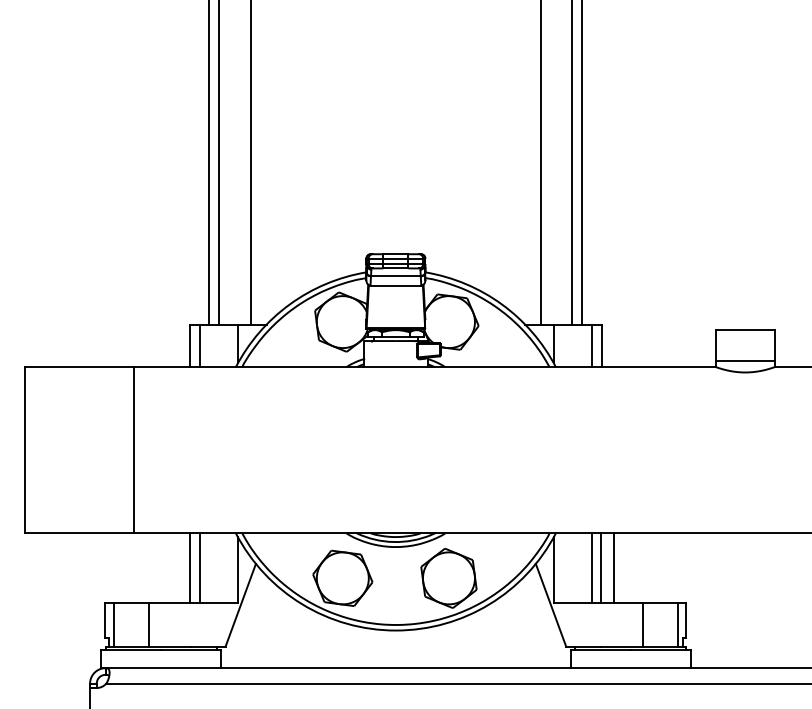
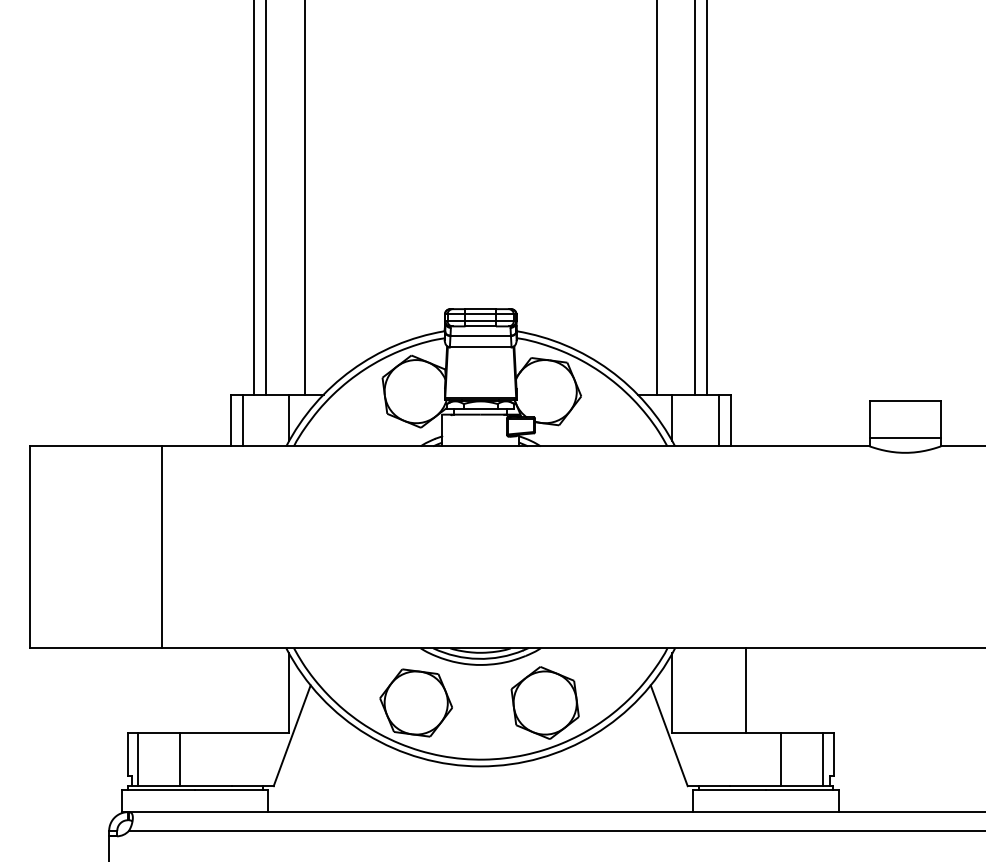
line: (189, 568) -> (230, 690), removed
line: (199, 568) -> (242, 690), removed
line: (591, 568) -> (718, 690), removed
line: (600, 568) -> (729, 690), removed

